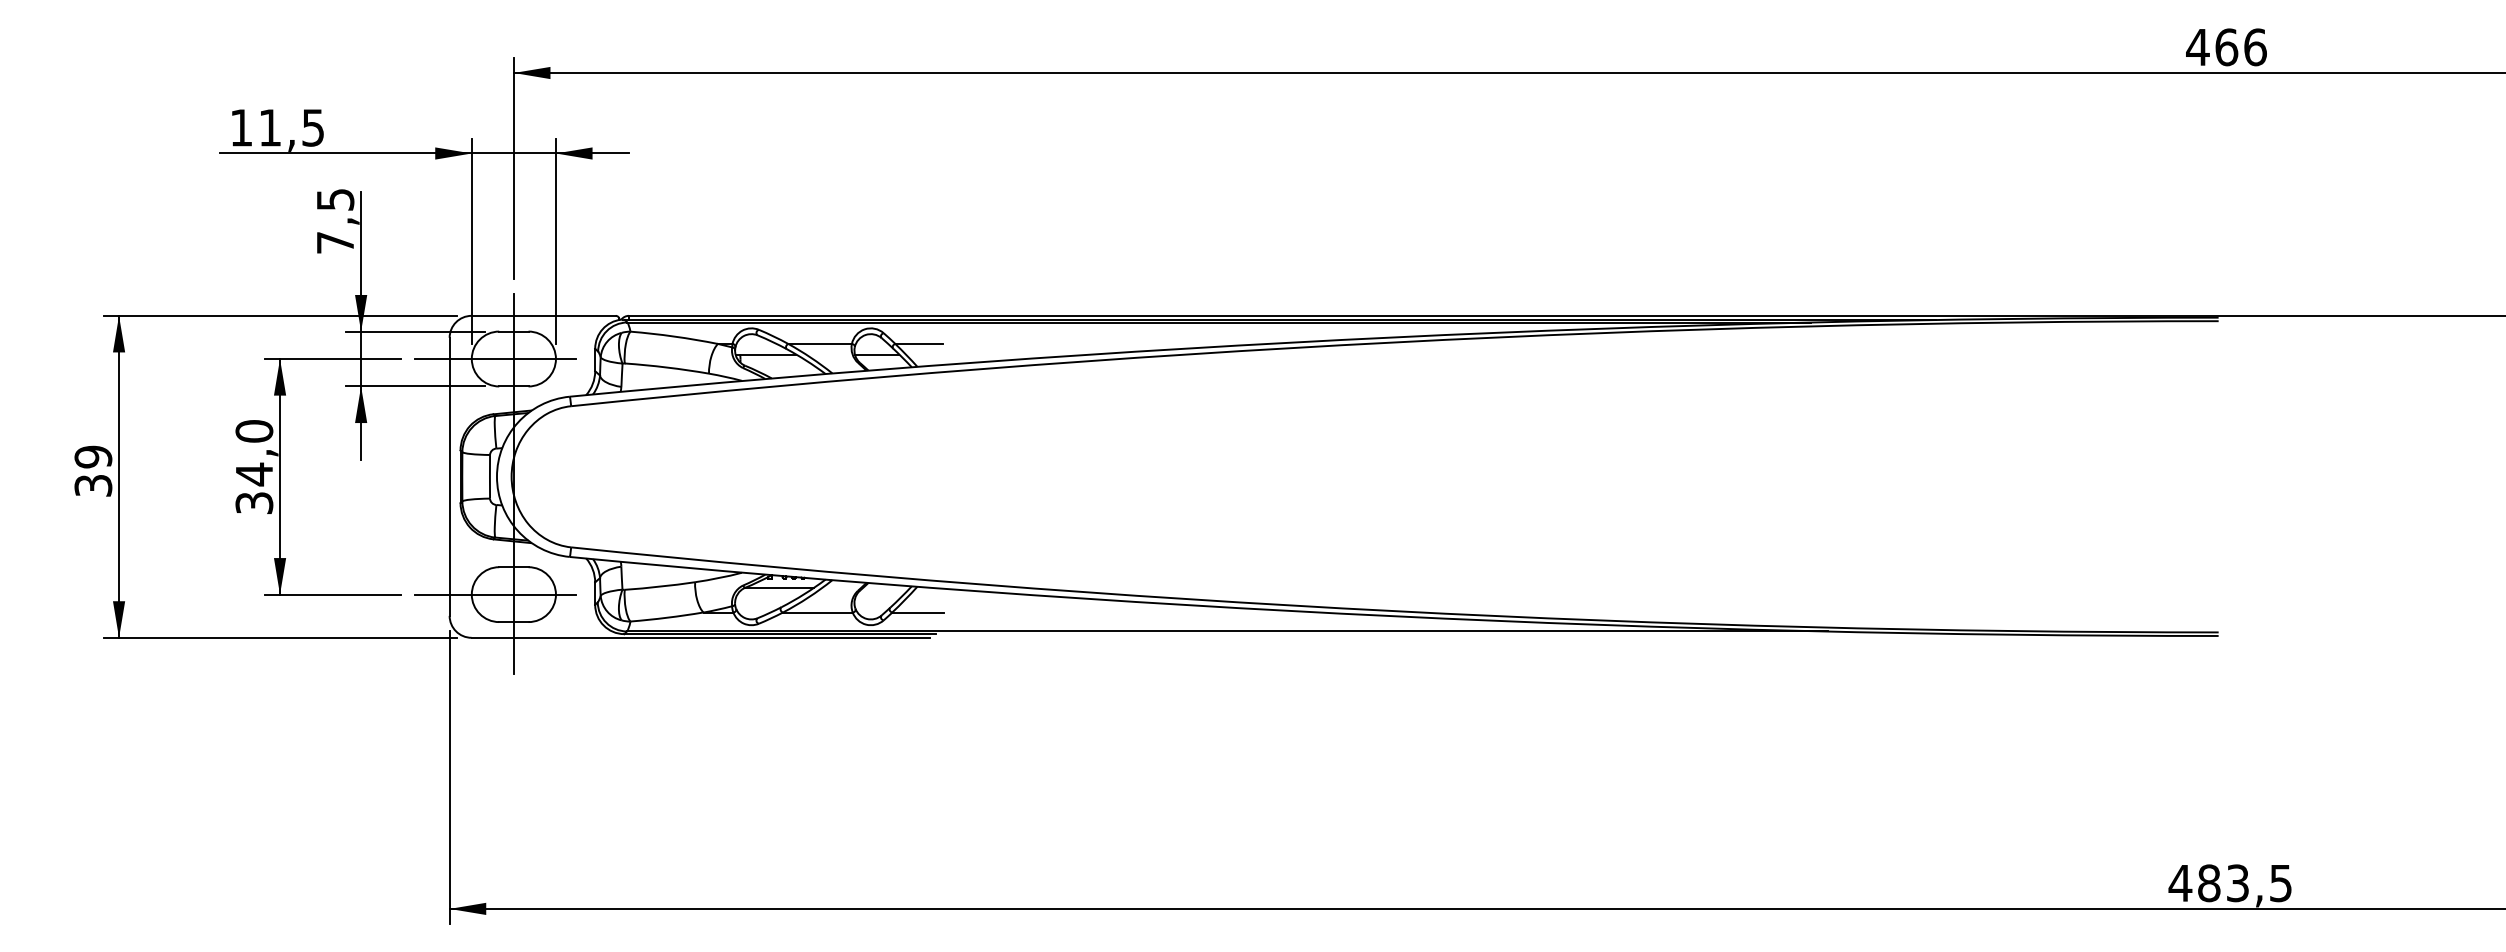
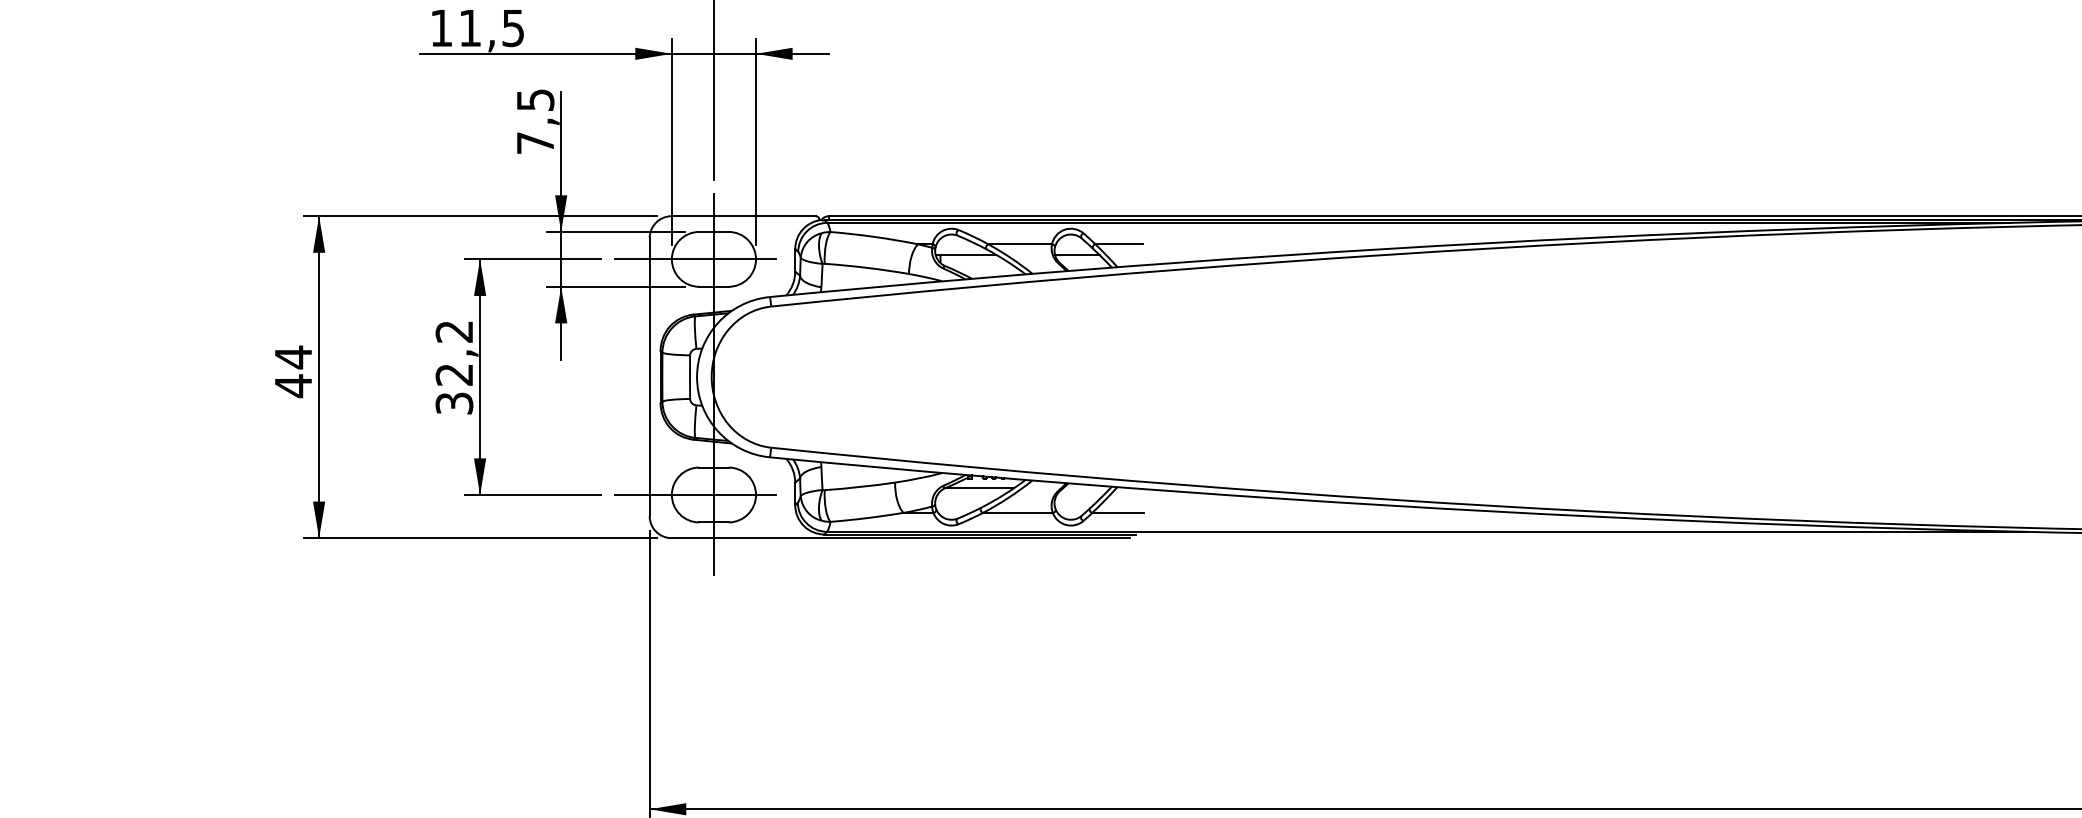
text: (254, 453) -> (454, 353), 34,0 -> 32,2
text: (93, 471) -> (293, 371), 39 -> 44

